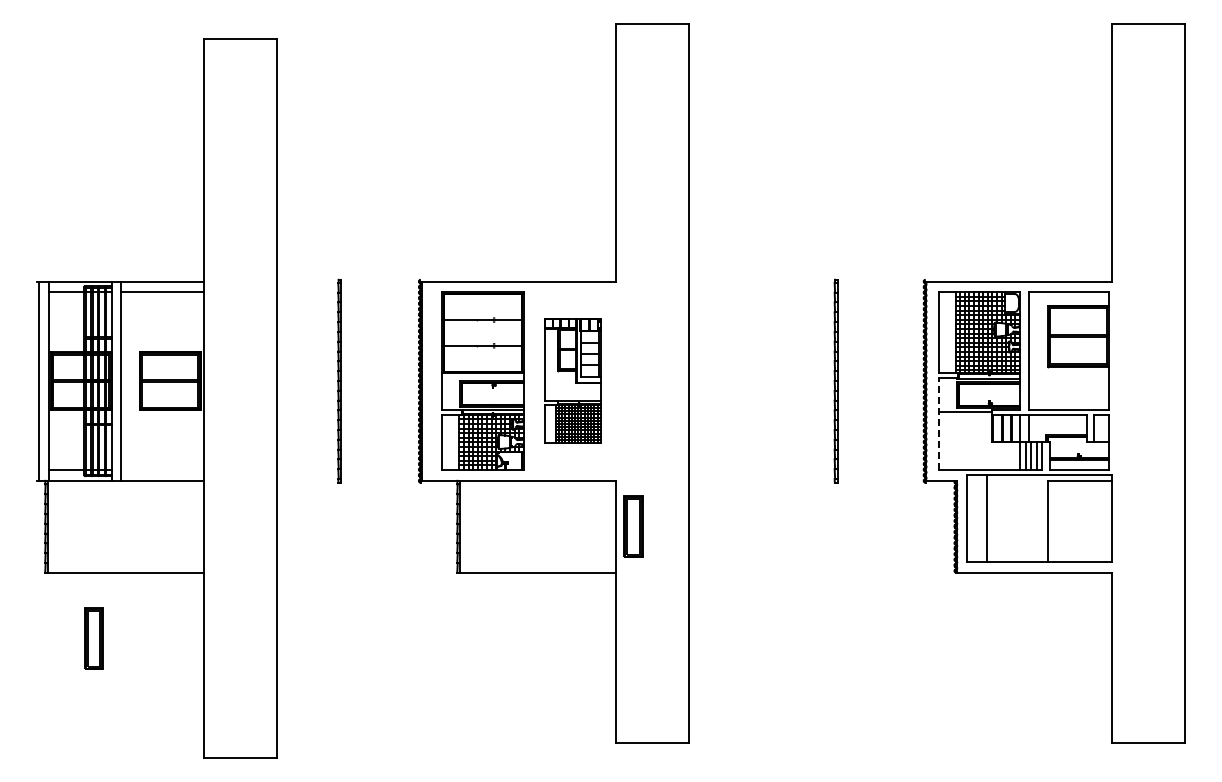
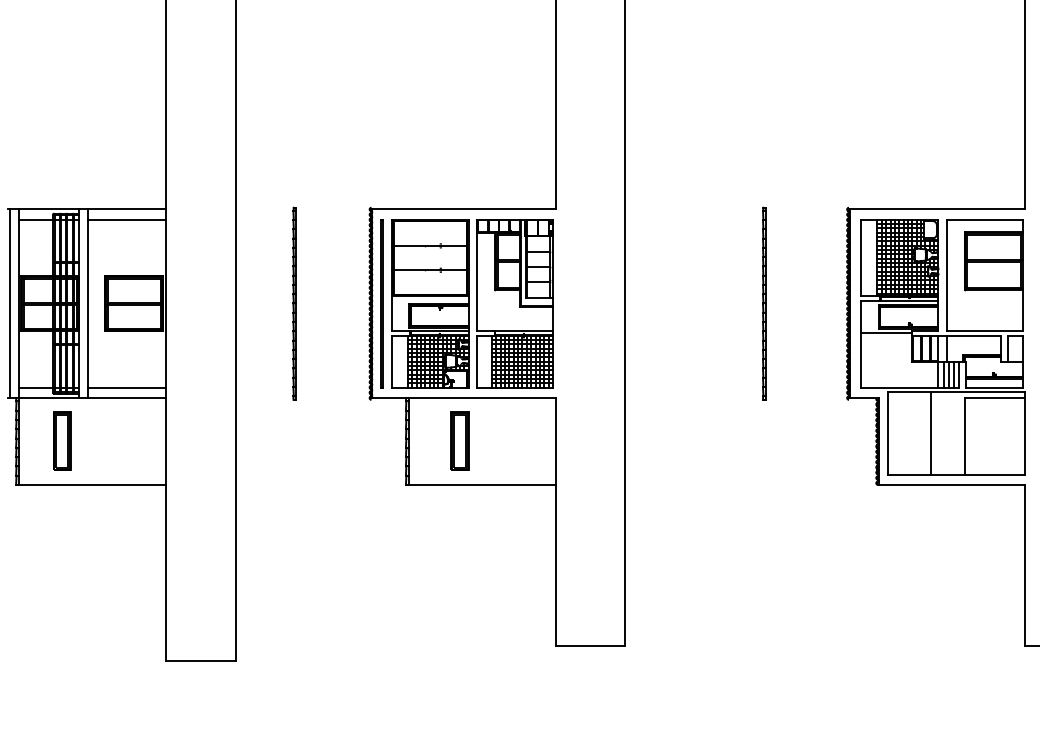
line: (431, 380) -> (381, 303), added
part: (572, 380) -> (514, 303), size x1.43
line: (938, 424) -> (861, 344), dashed -> solid
line: (162, 470) -> (127, 388), added
line: (987, 518) -> (931, 433), moved
part: (633, 526) -> (460, 441), moved
part: (93, 638) -> (61, 441), moved

